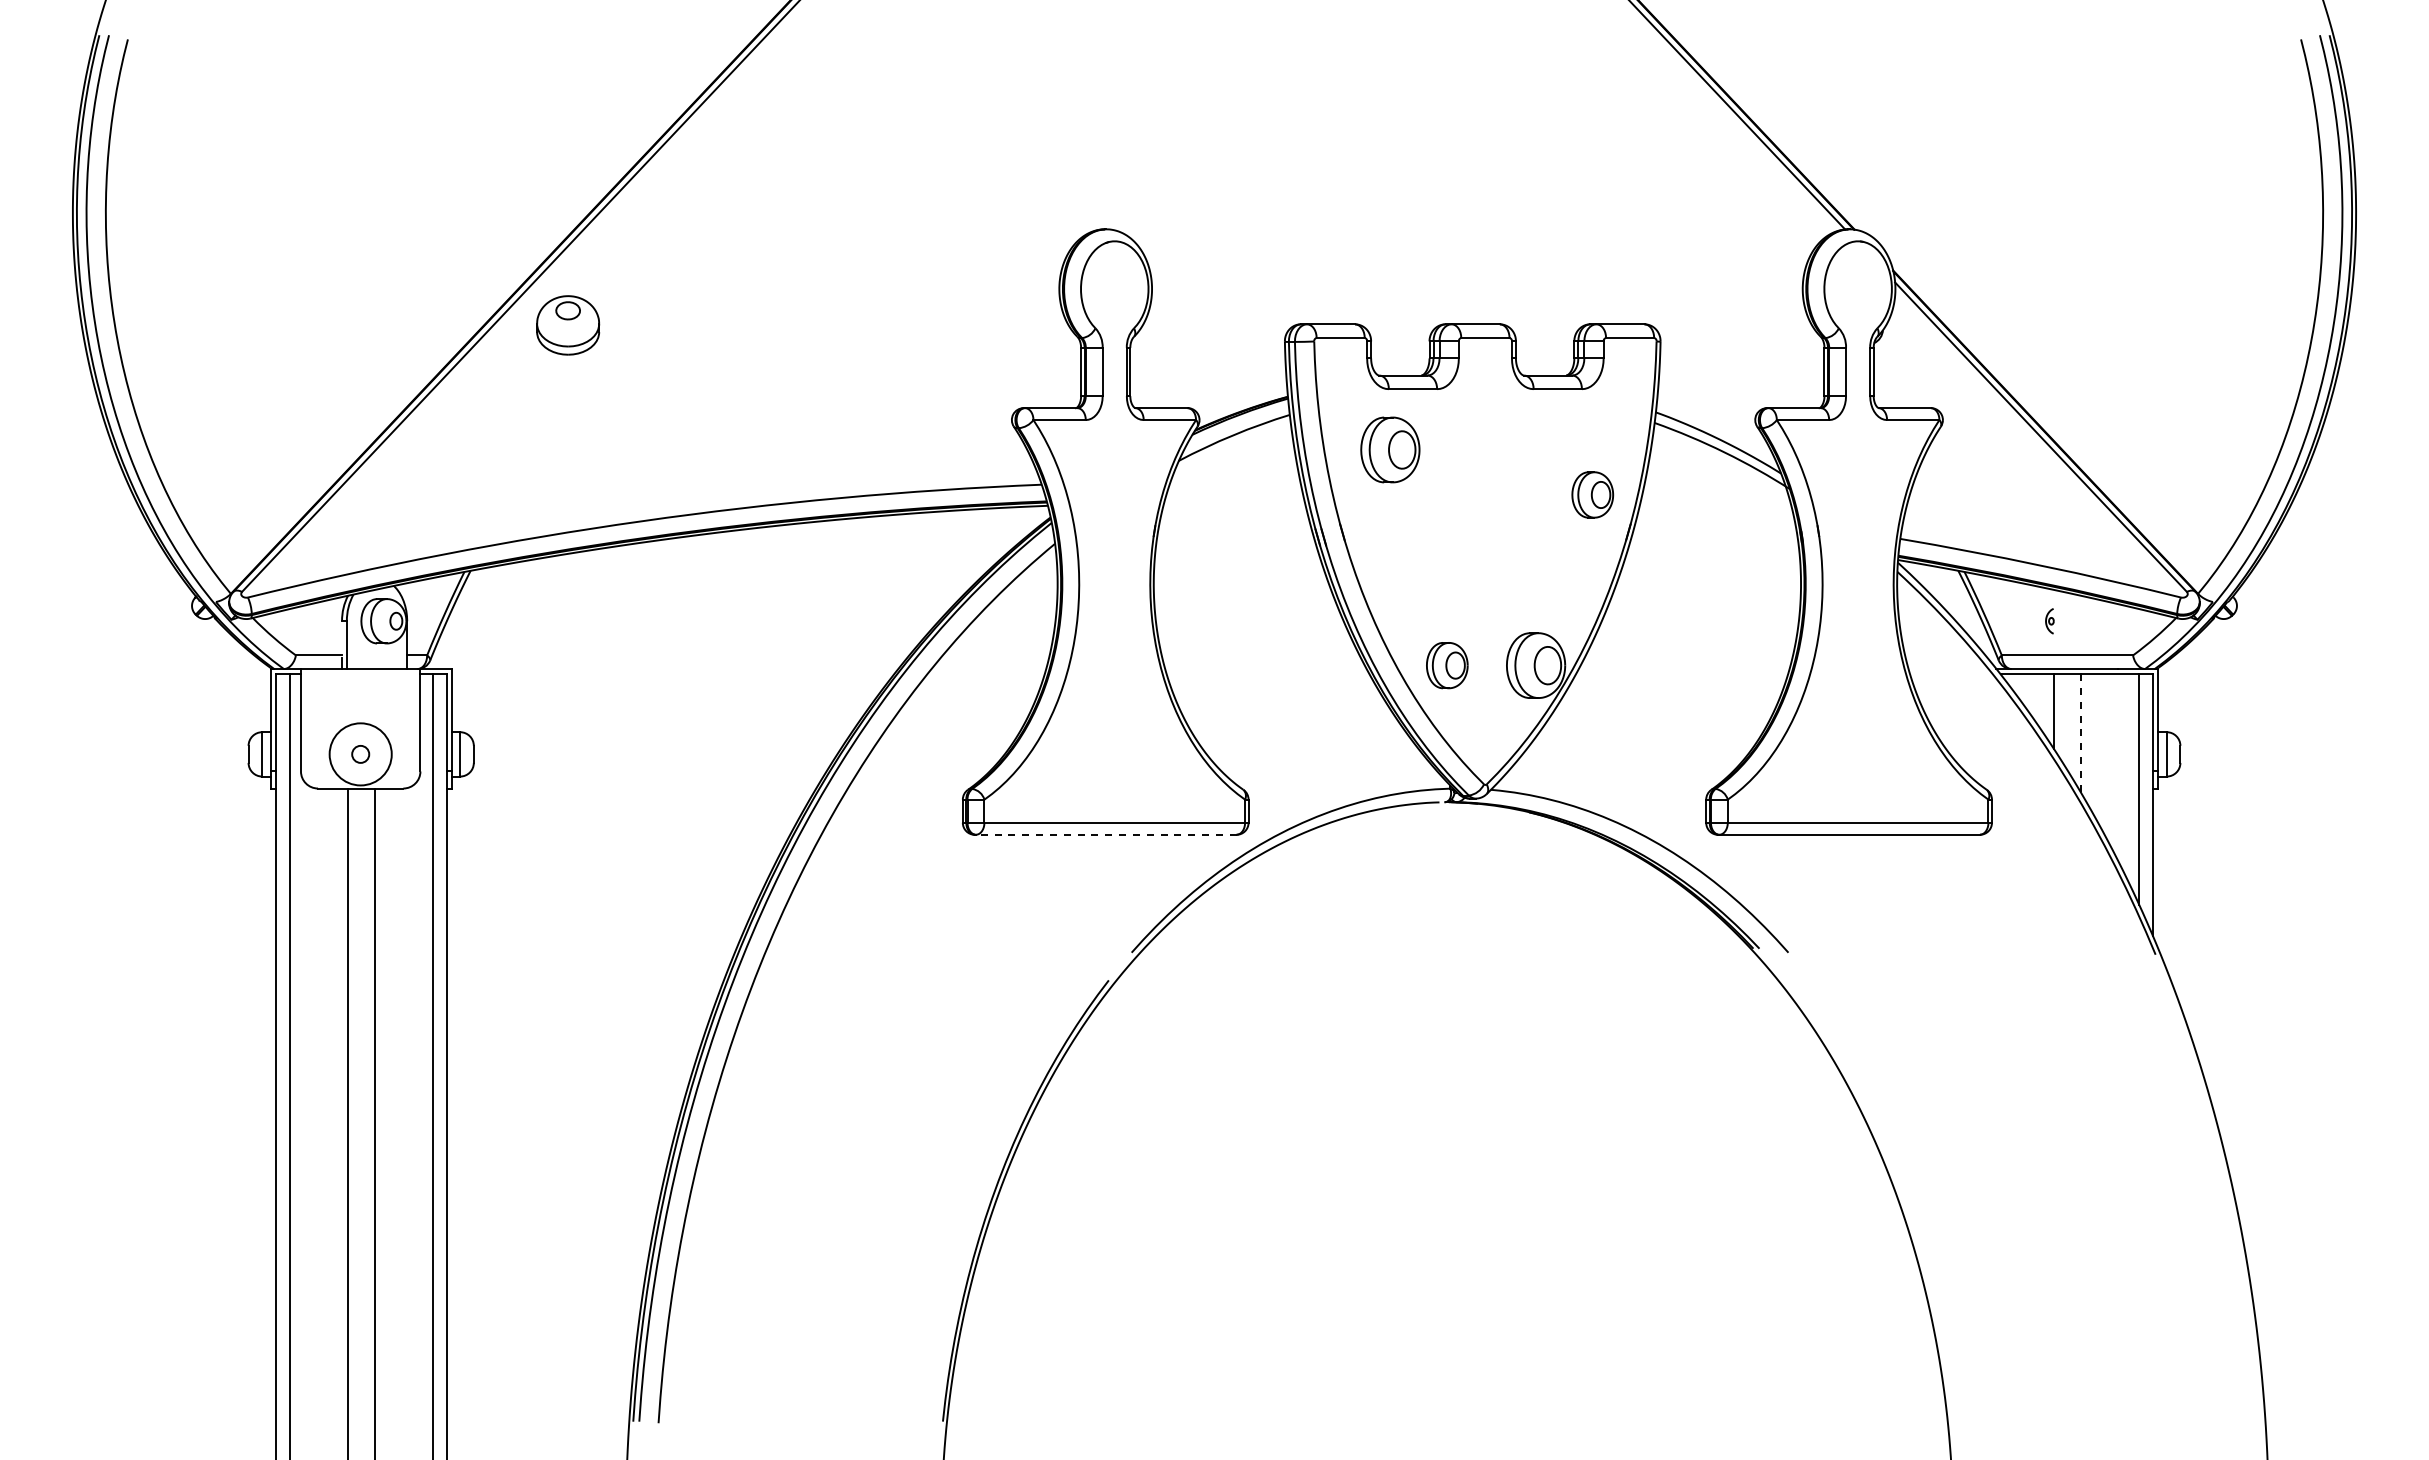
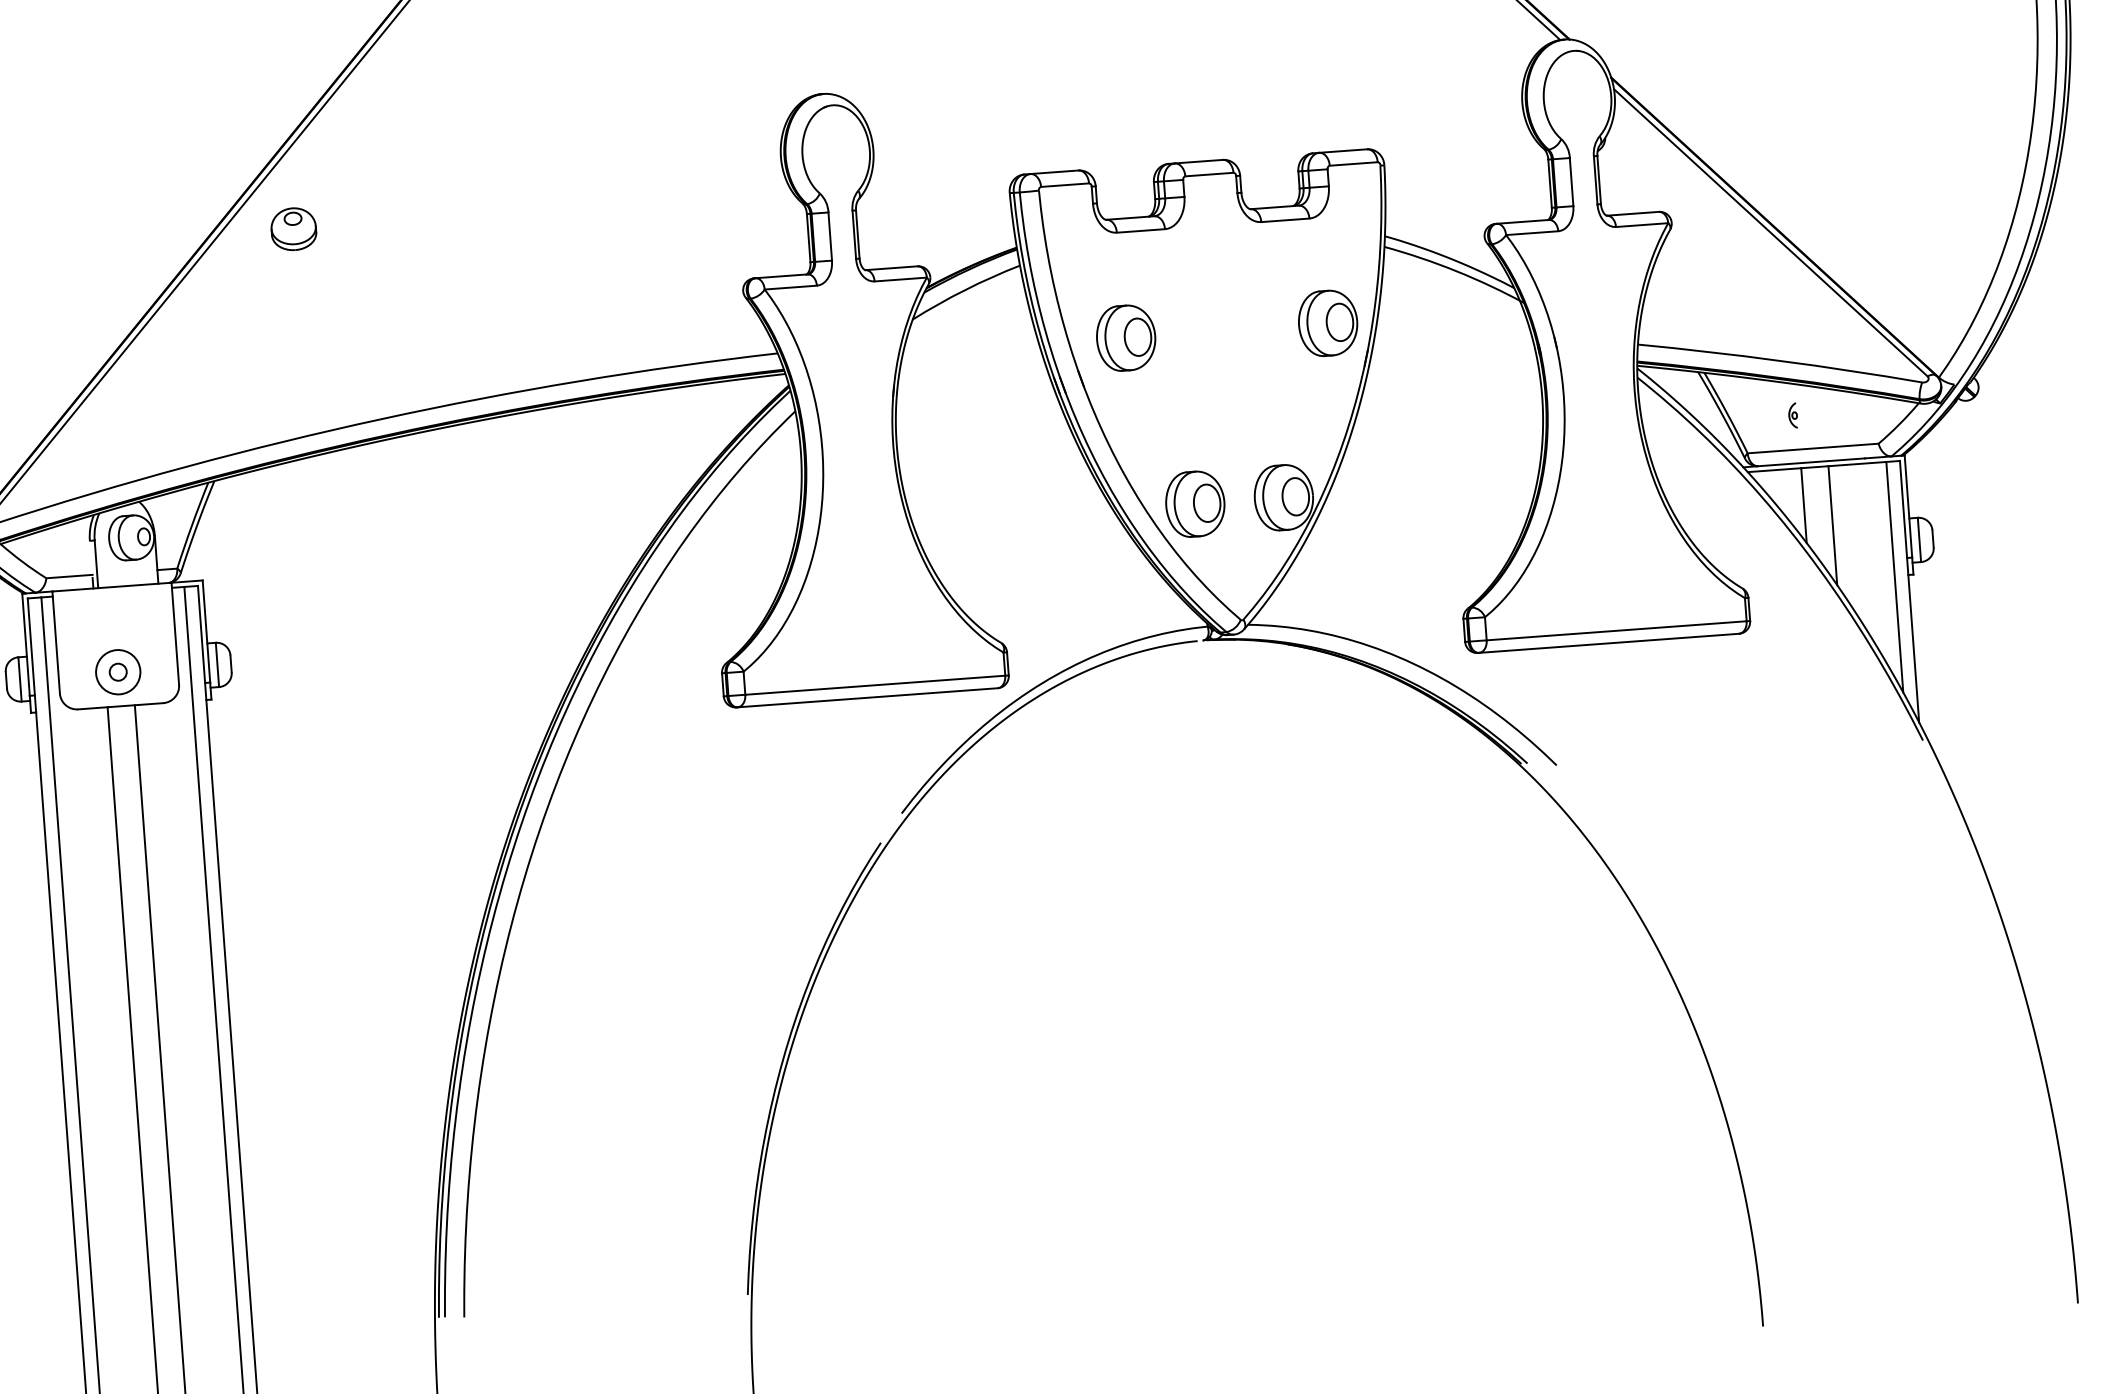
part: (568, 325) -> (294, 229), size x0.71
part: (1390, 449) -> (1126, 337), moved
part: (1592, 494) -> (1327, 322), size x1.43
part: (1447, 665) -> (1195, 503), size x1.43
line: (2081, 733) -> (1832, 525), dashed -> solid
circle: (360, 754) -> (118, 672), size x0.71
line: (1105, 834) -> (866, 697), dashed -> solid

